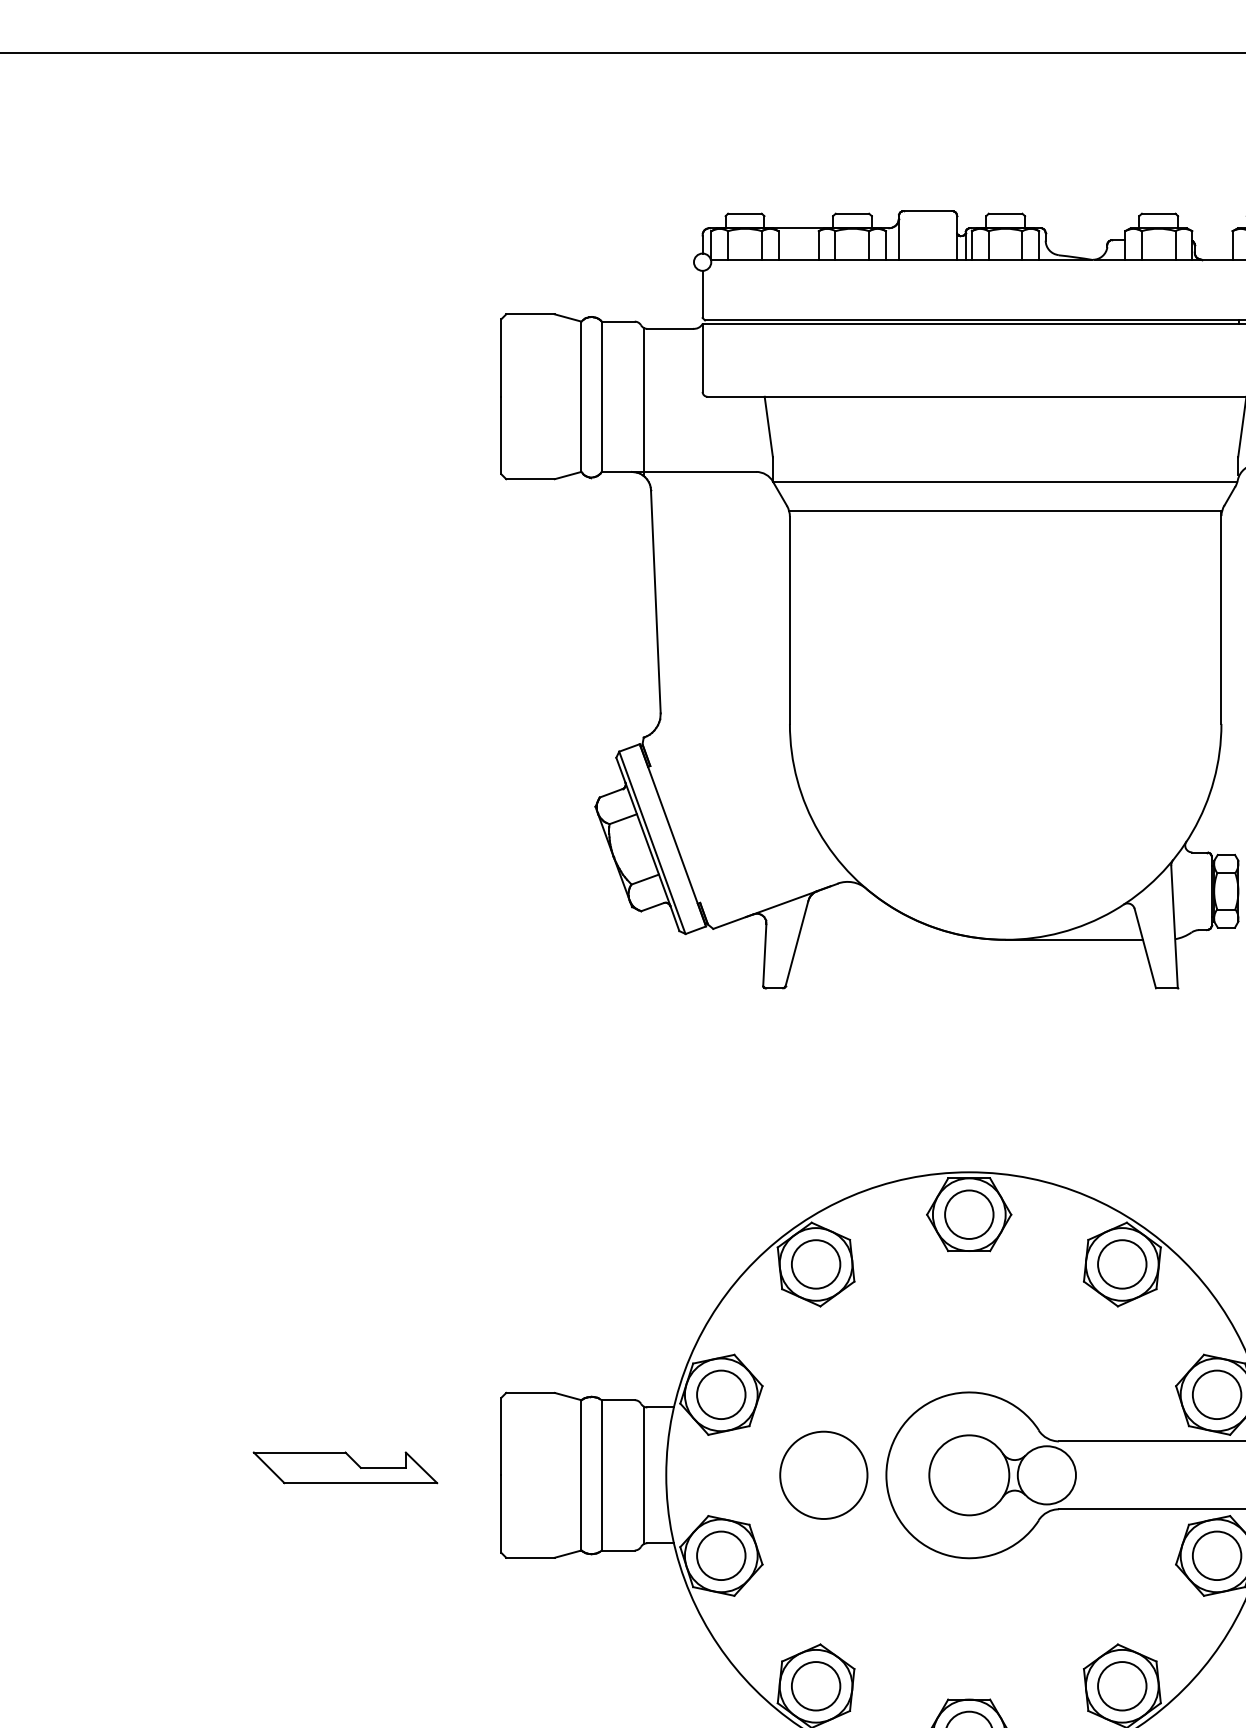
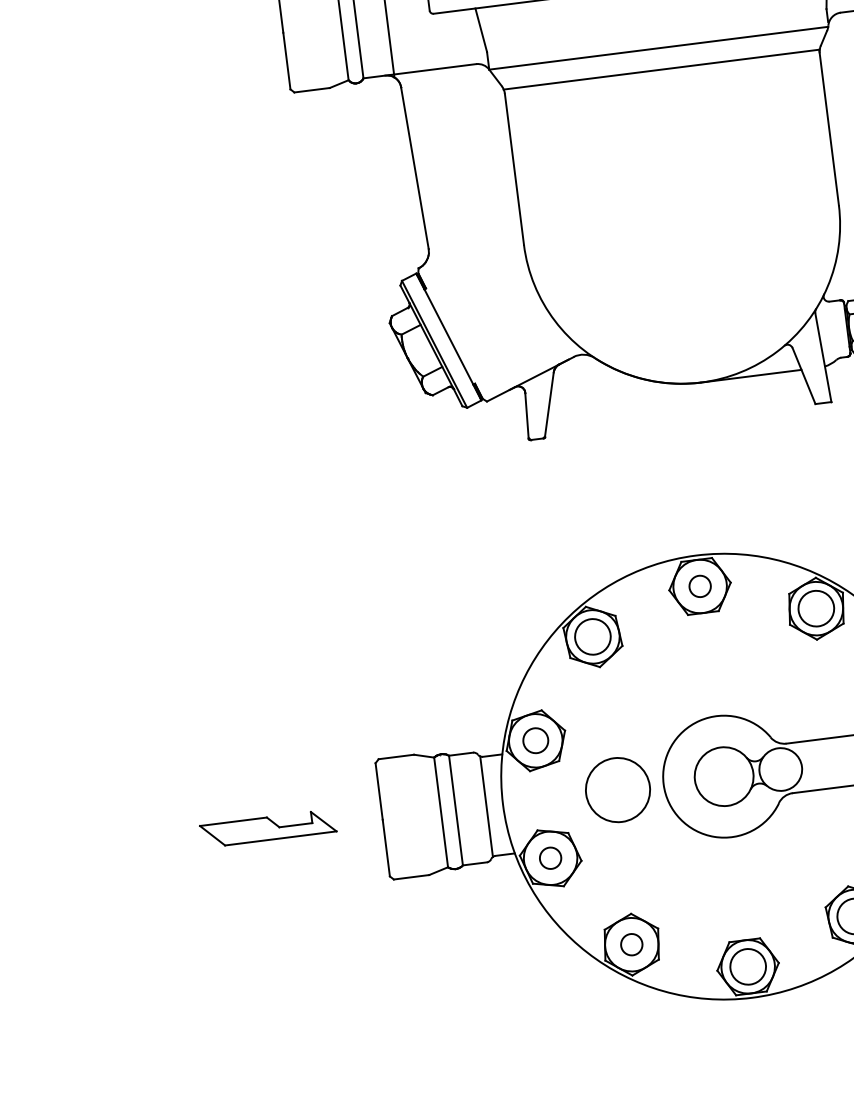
circle: (969, 1214) -> (700, 586), size x0.6
circle: (721, 1394) -> (535, 740), size x0.7
circle: (721, 1555) -> (550, 858), size x0.6
circle: (815, 1686) -> (631, 944), size x0.6

